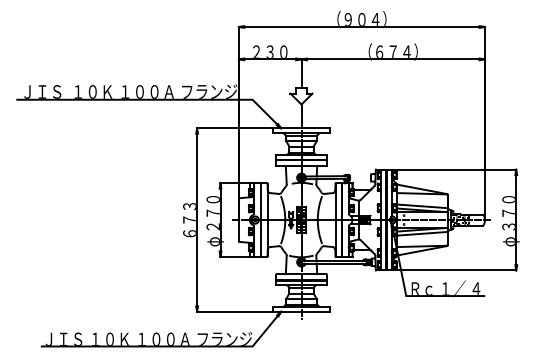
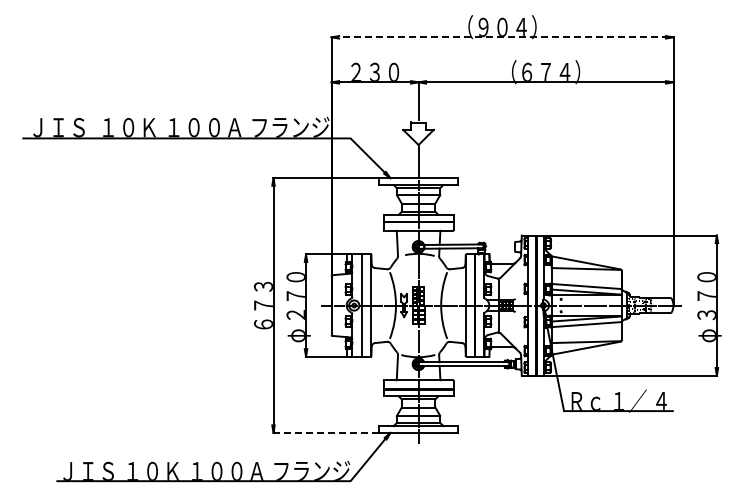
line: (361, 27) -> (502, 37), solid -> dashed
line: (235, 311) -> (326, 432), solid -> dashed

